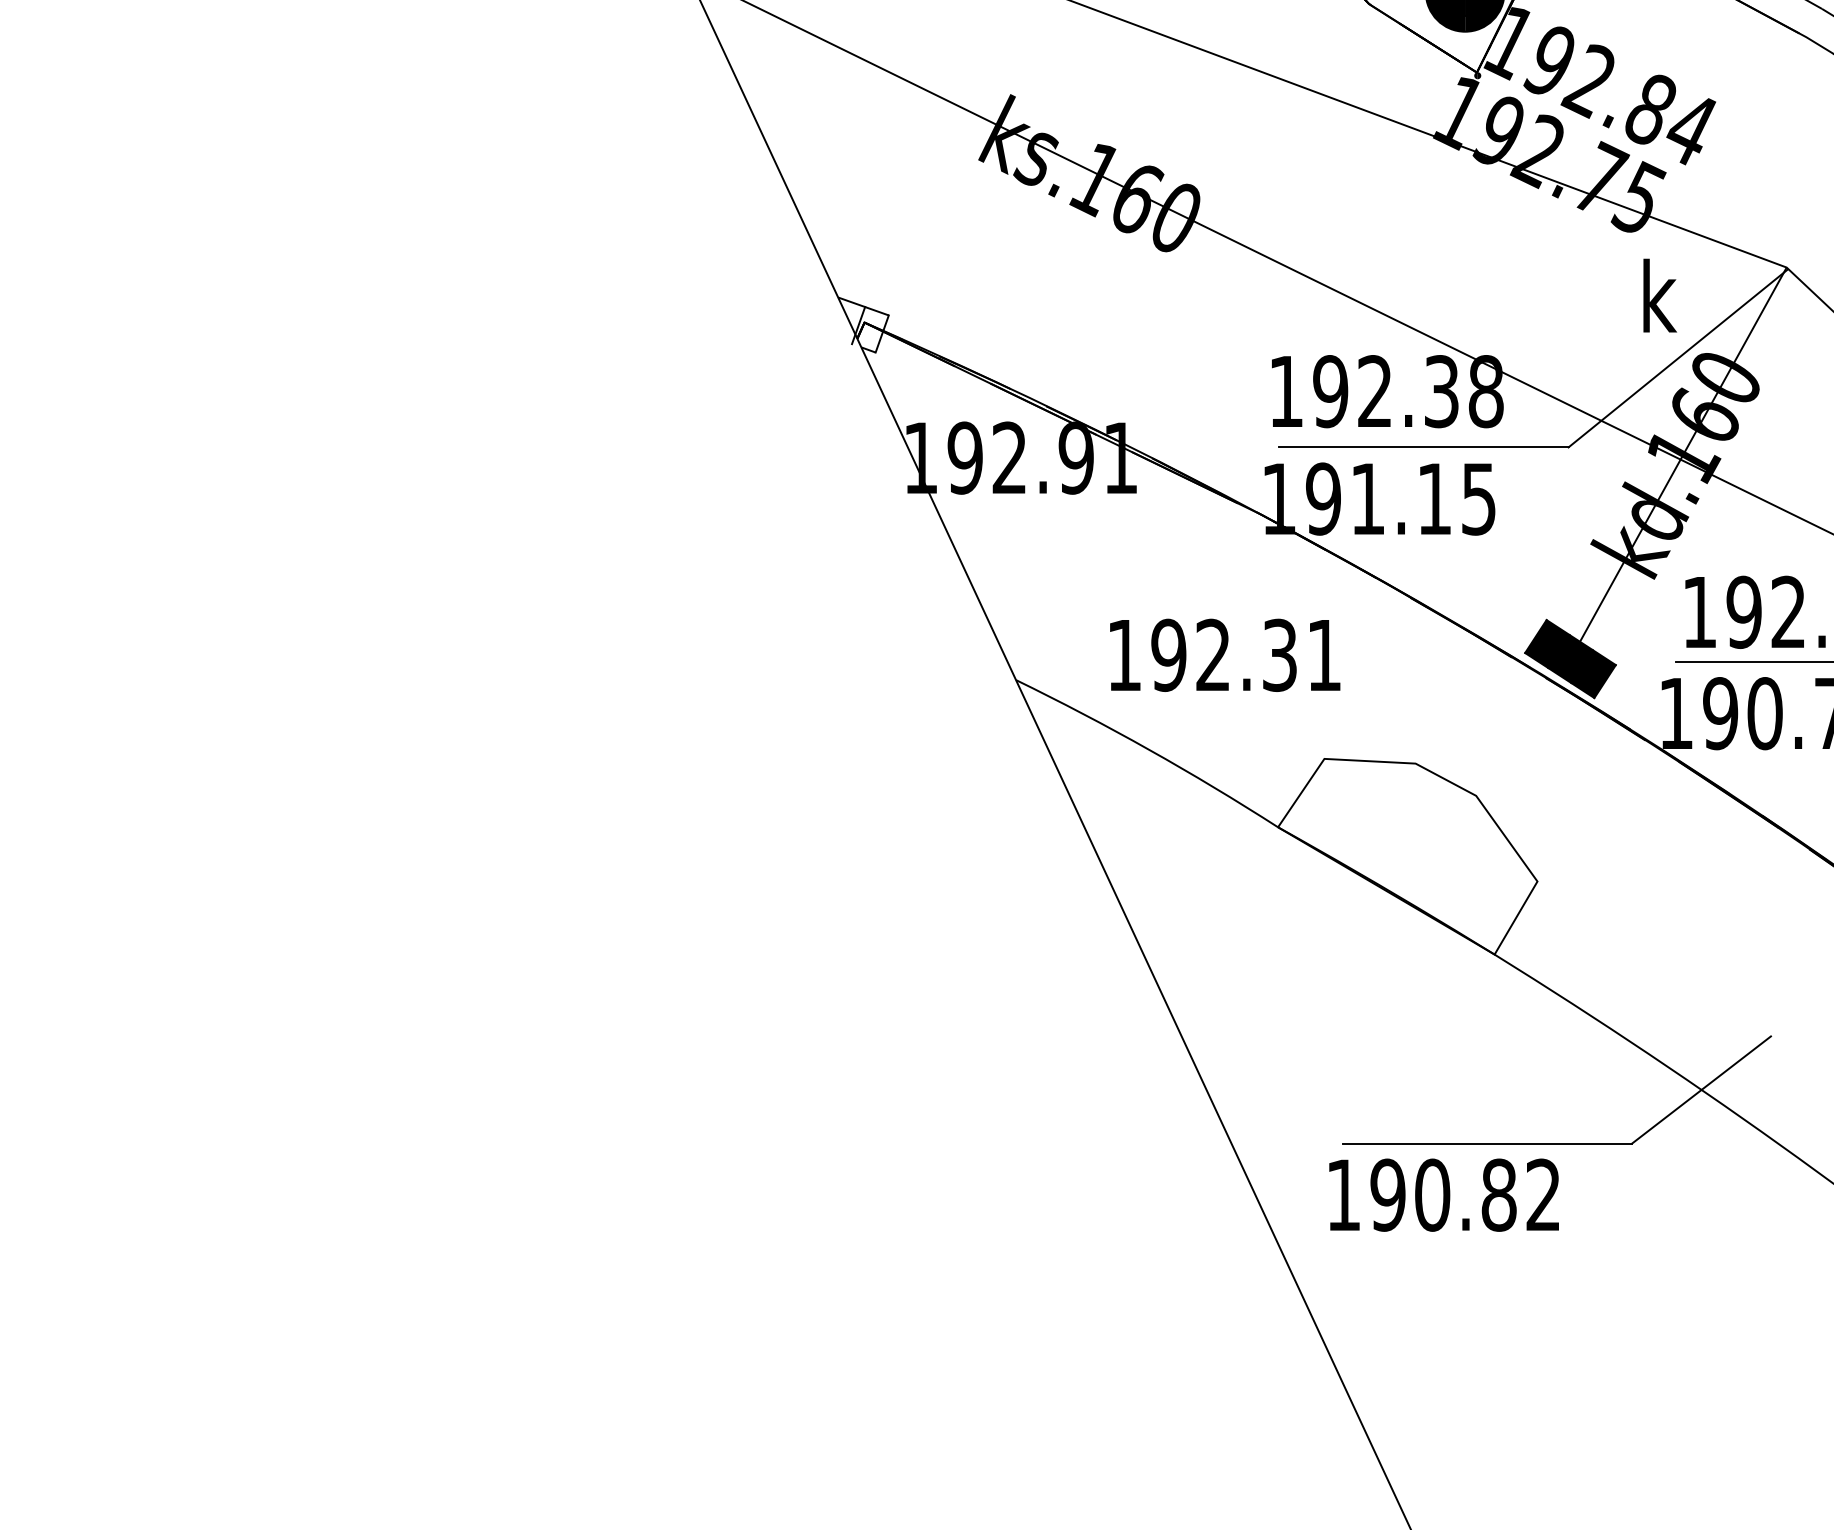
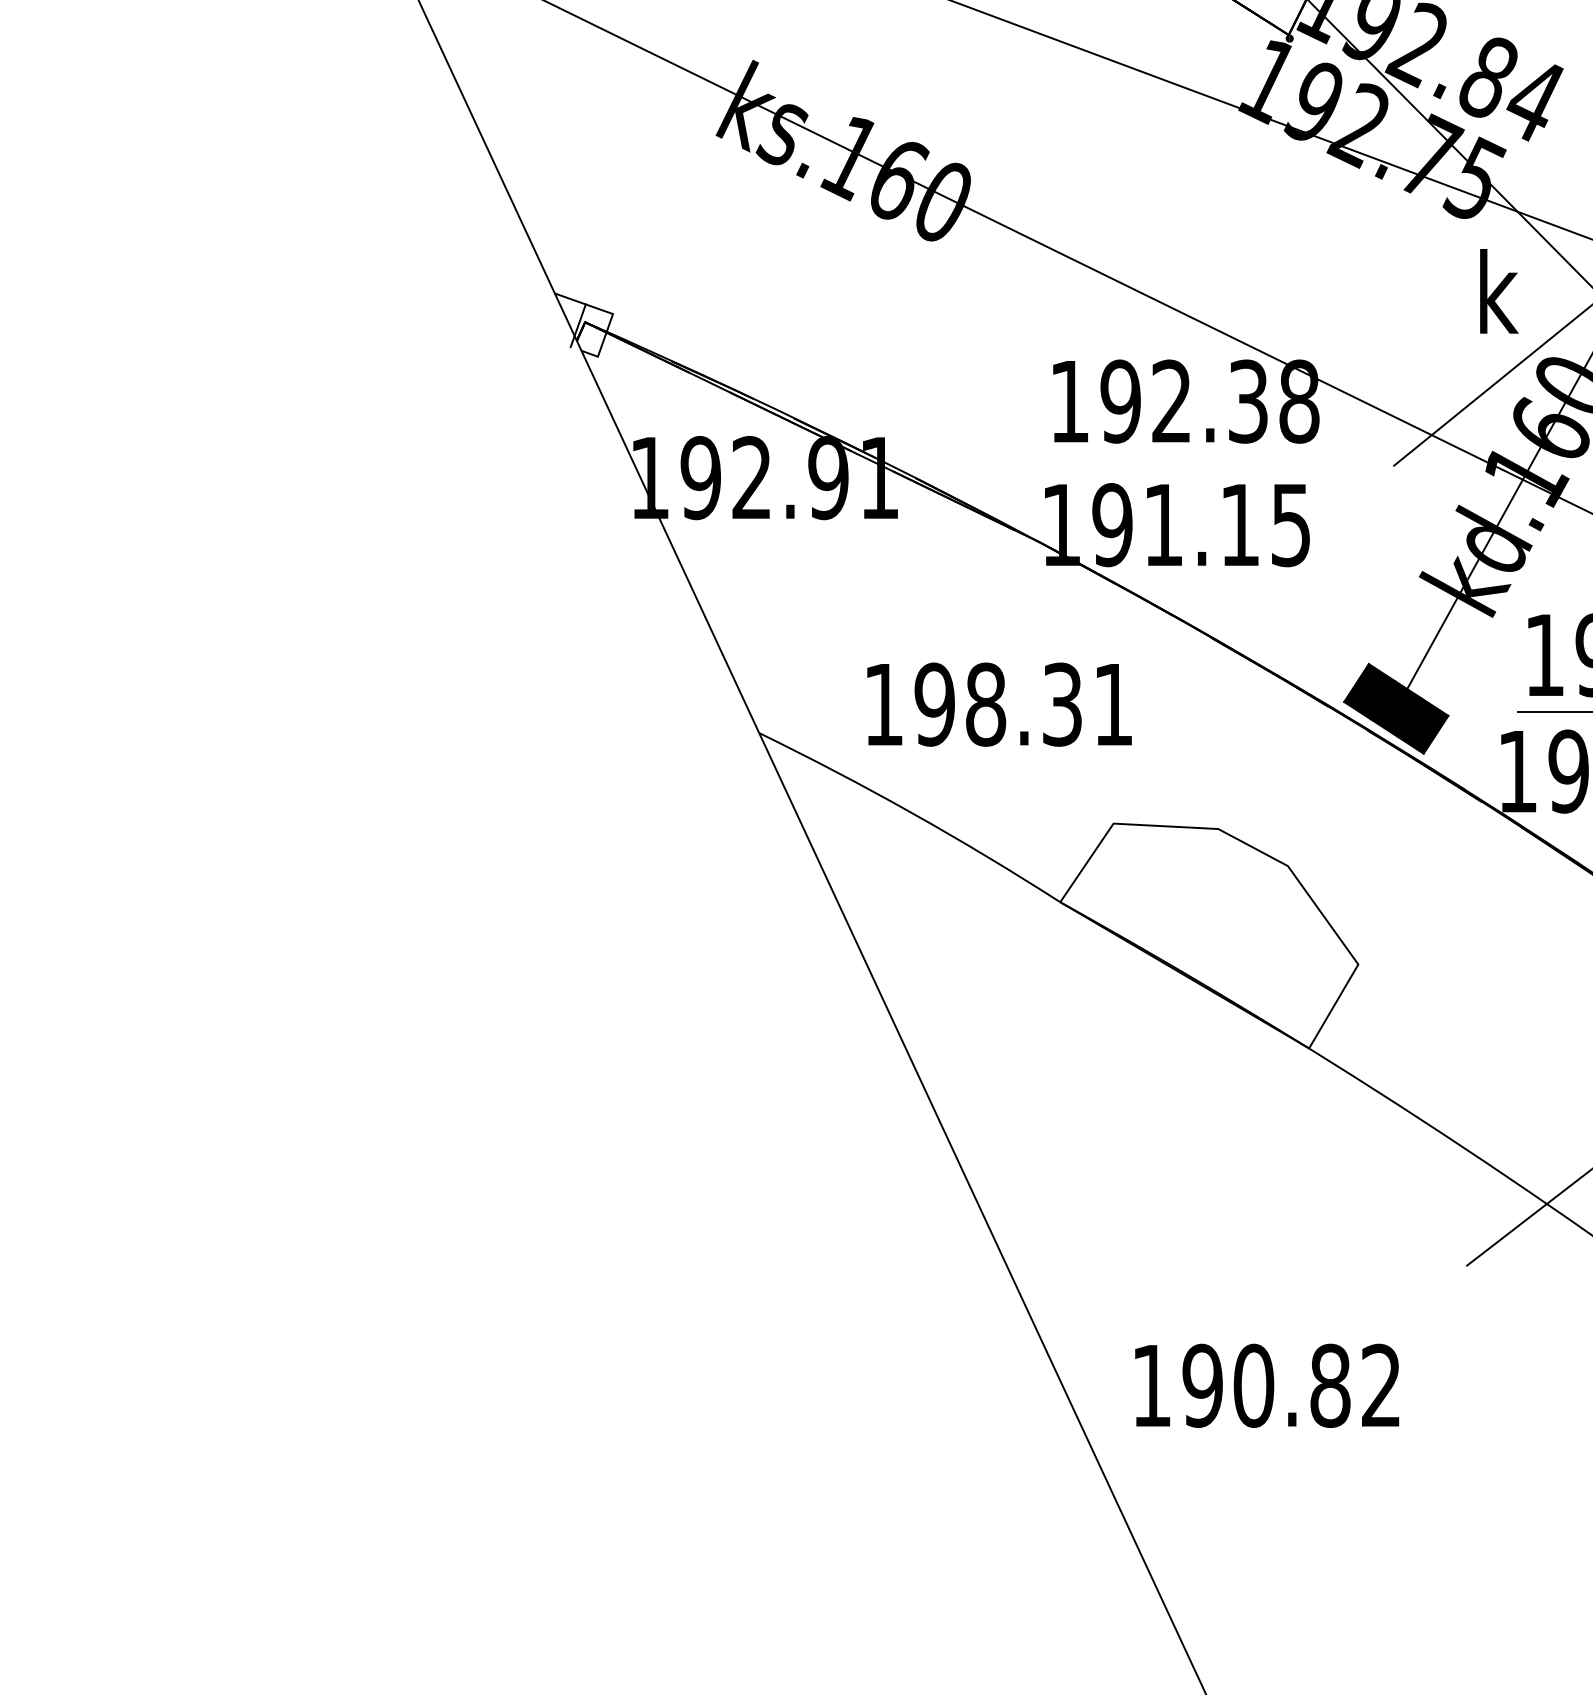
line: (1423, 447) -> (1227, 465), removed
text: (1213, 655) -> (986, 704), 192.31 -> 198.31
line: (1487, 1143) -> (1300, 1265), removed
text: (1443, 1194) -> (1266, 1385), moved

